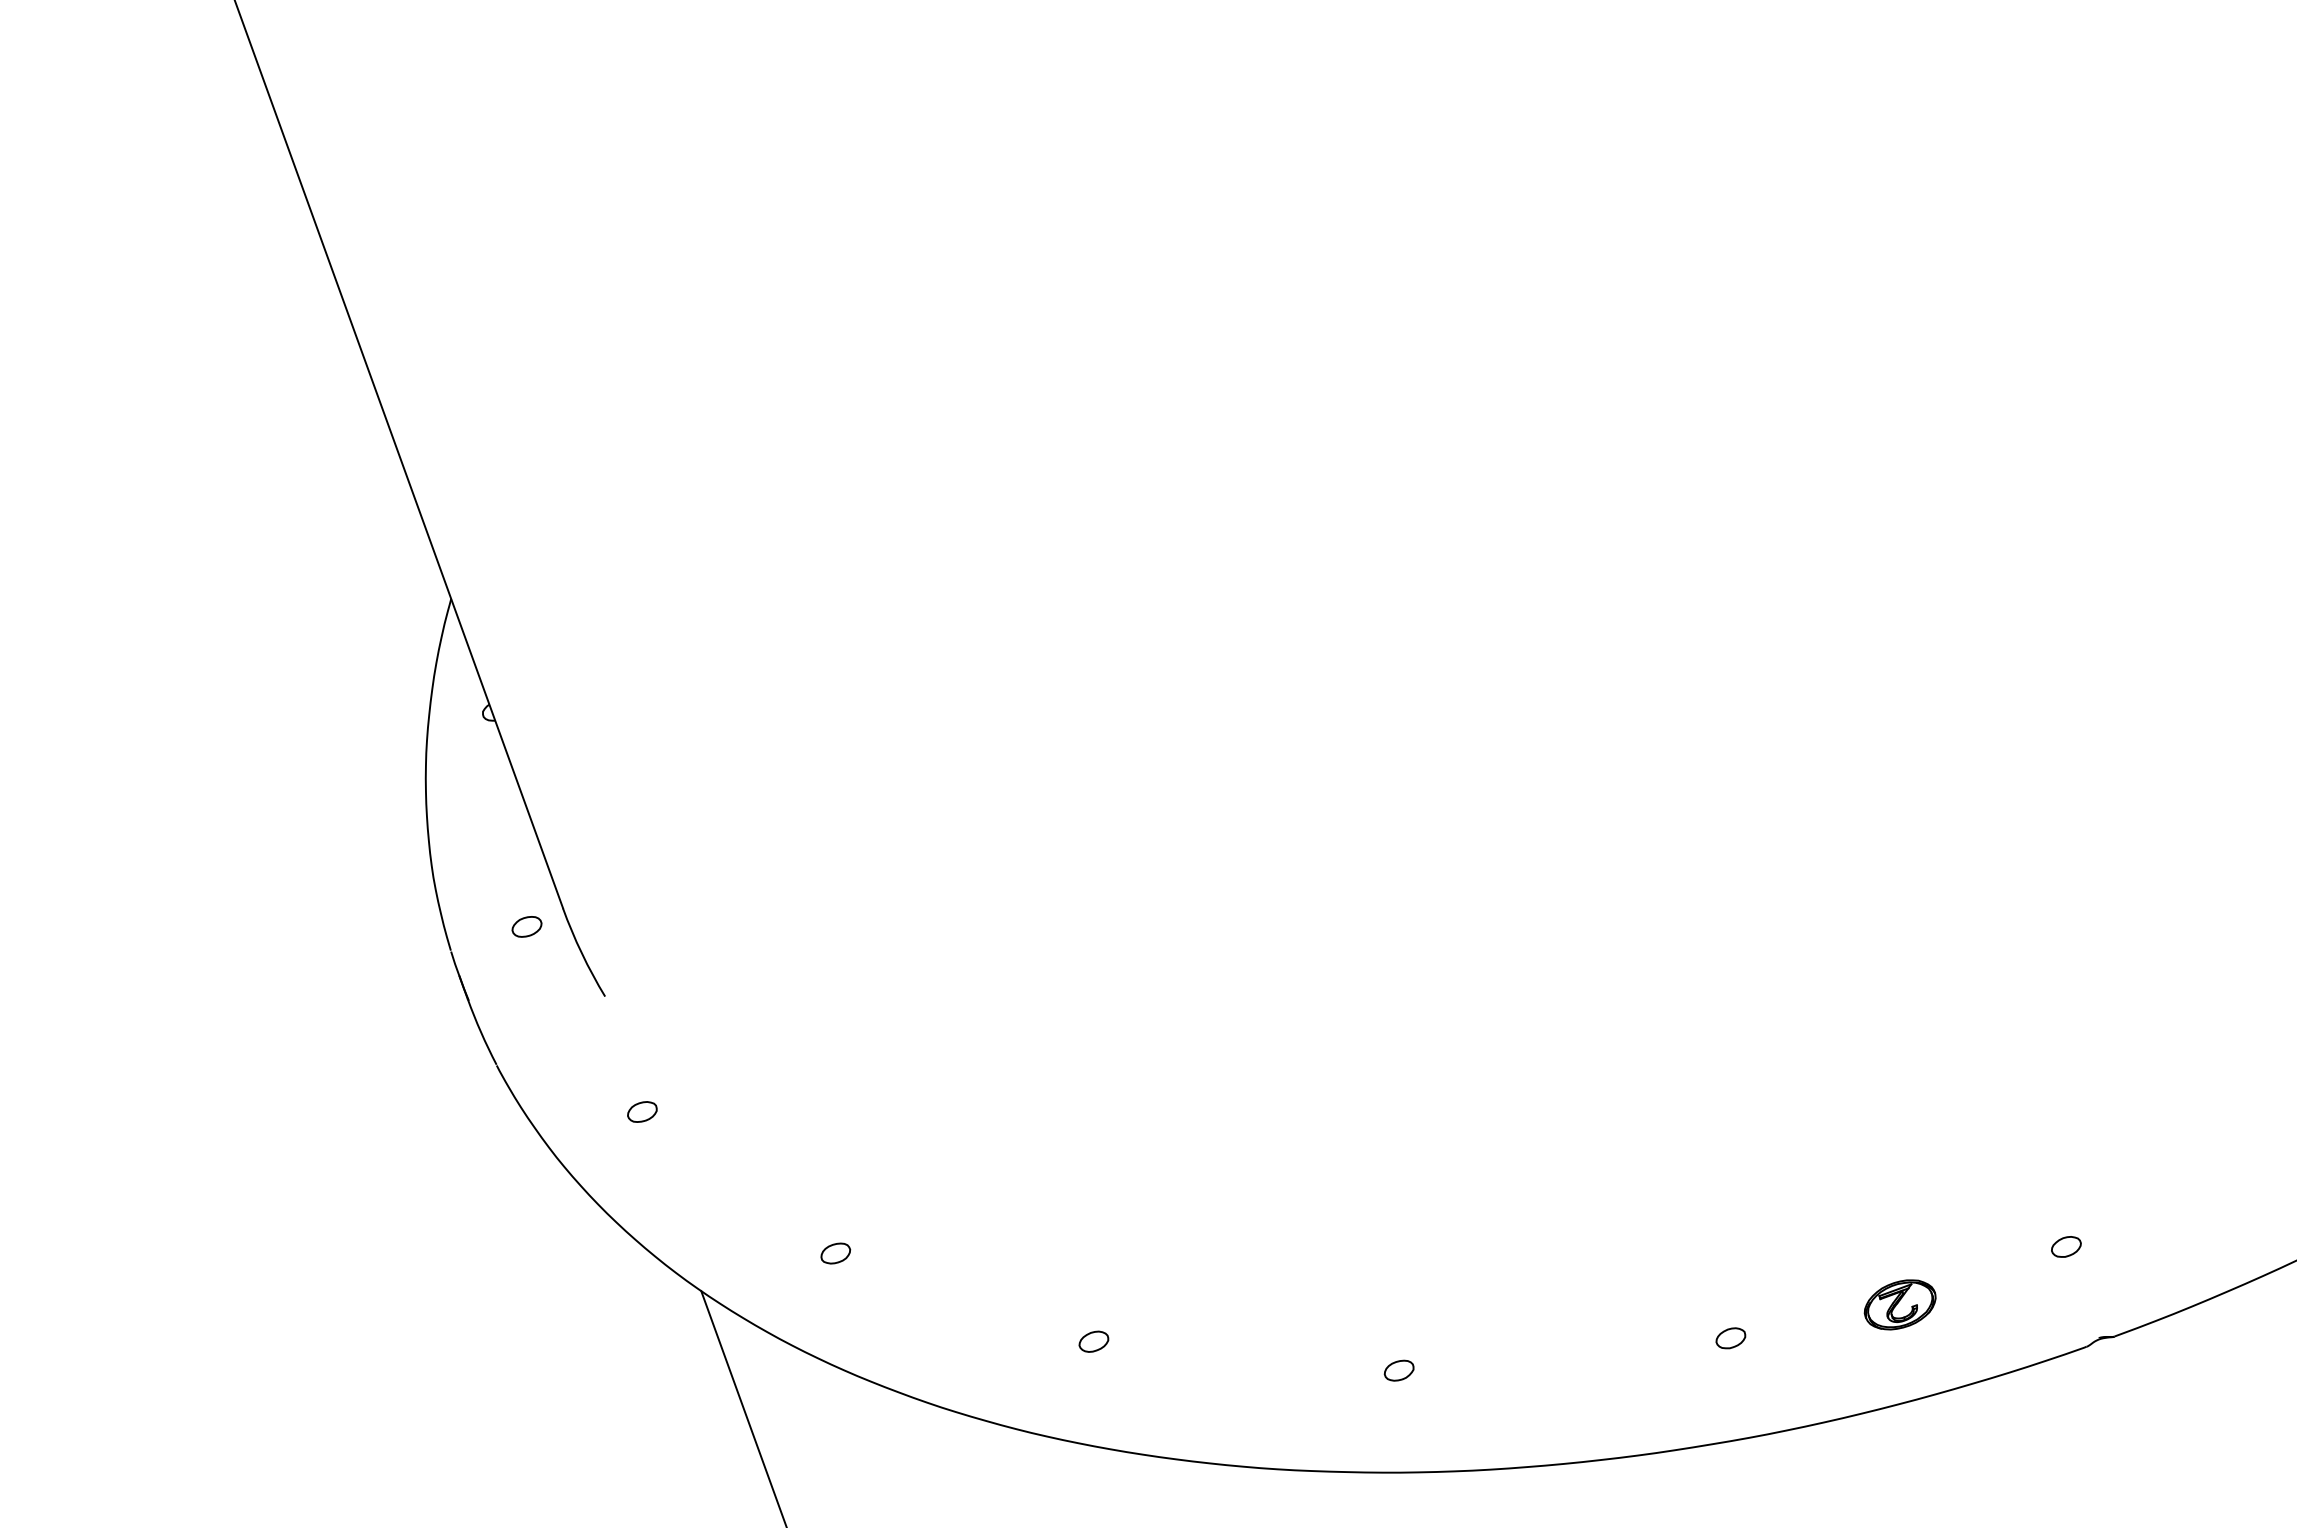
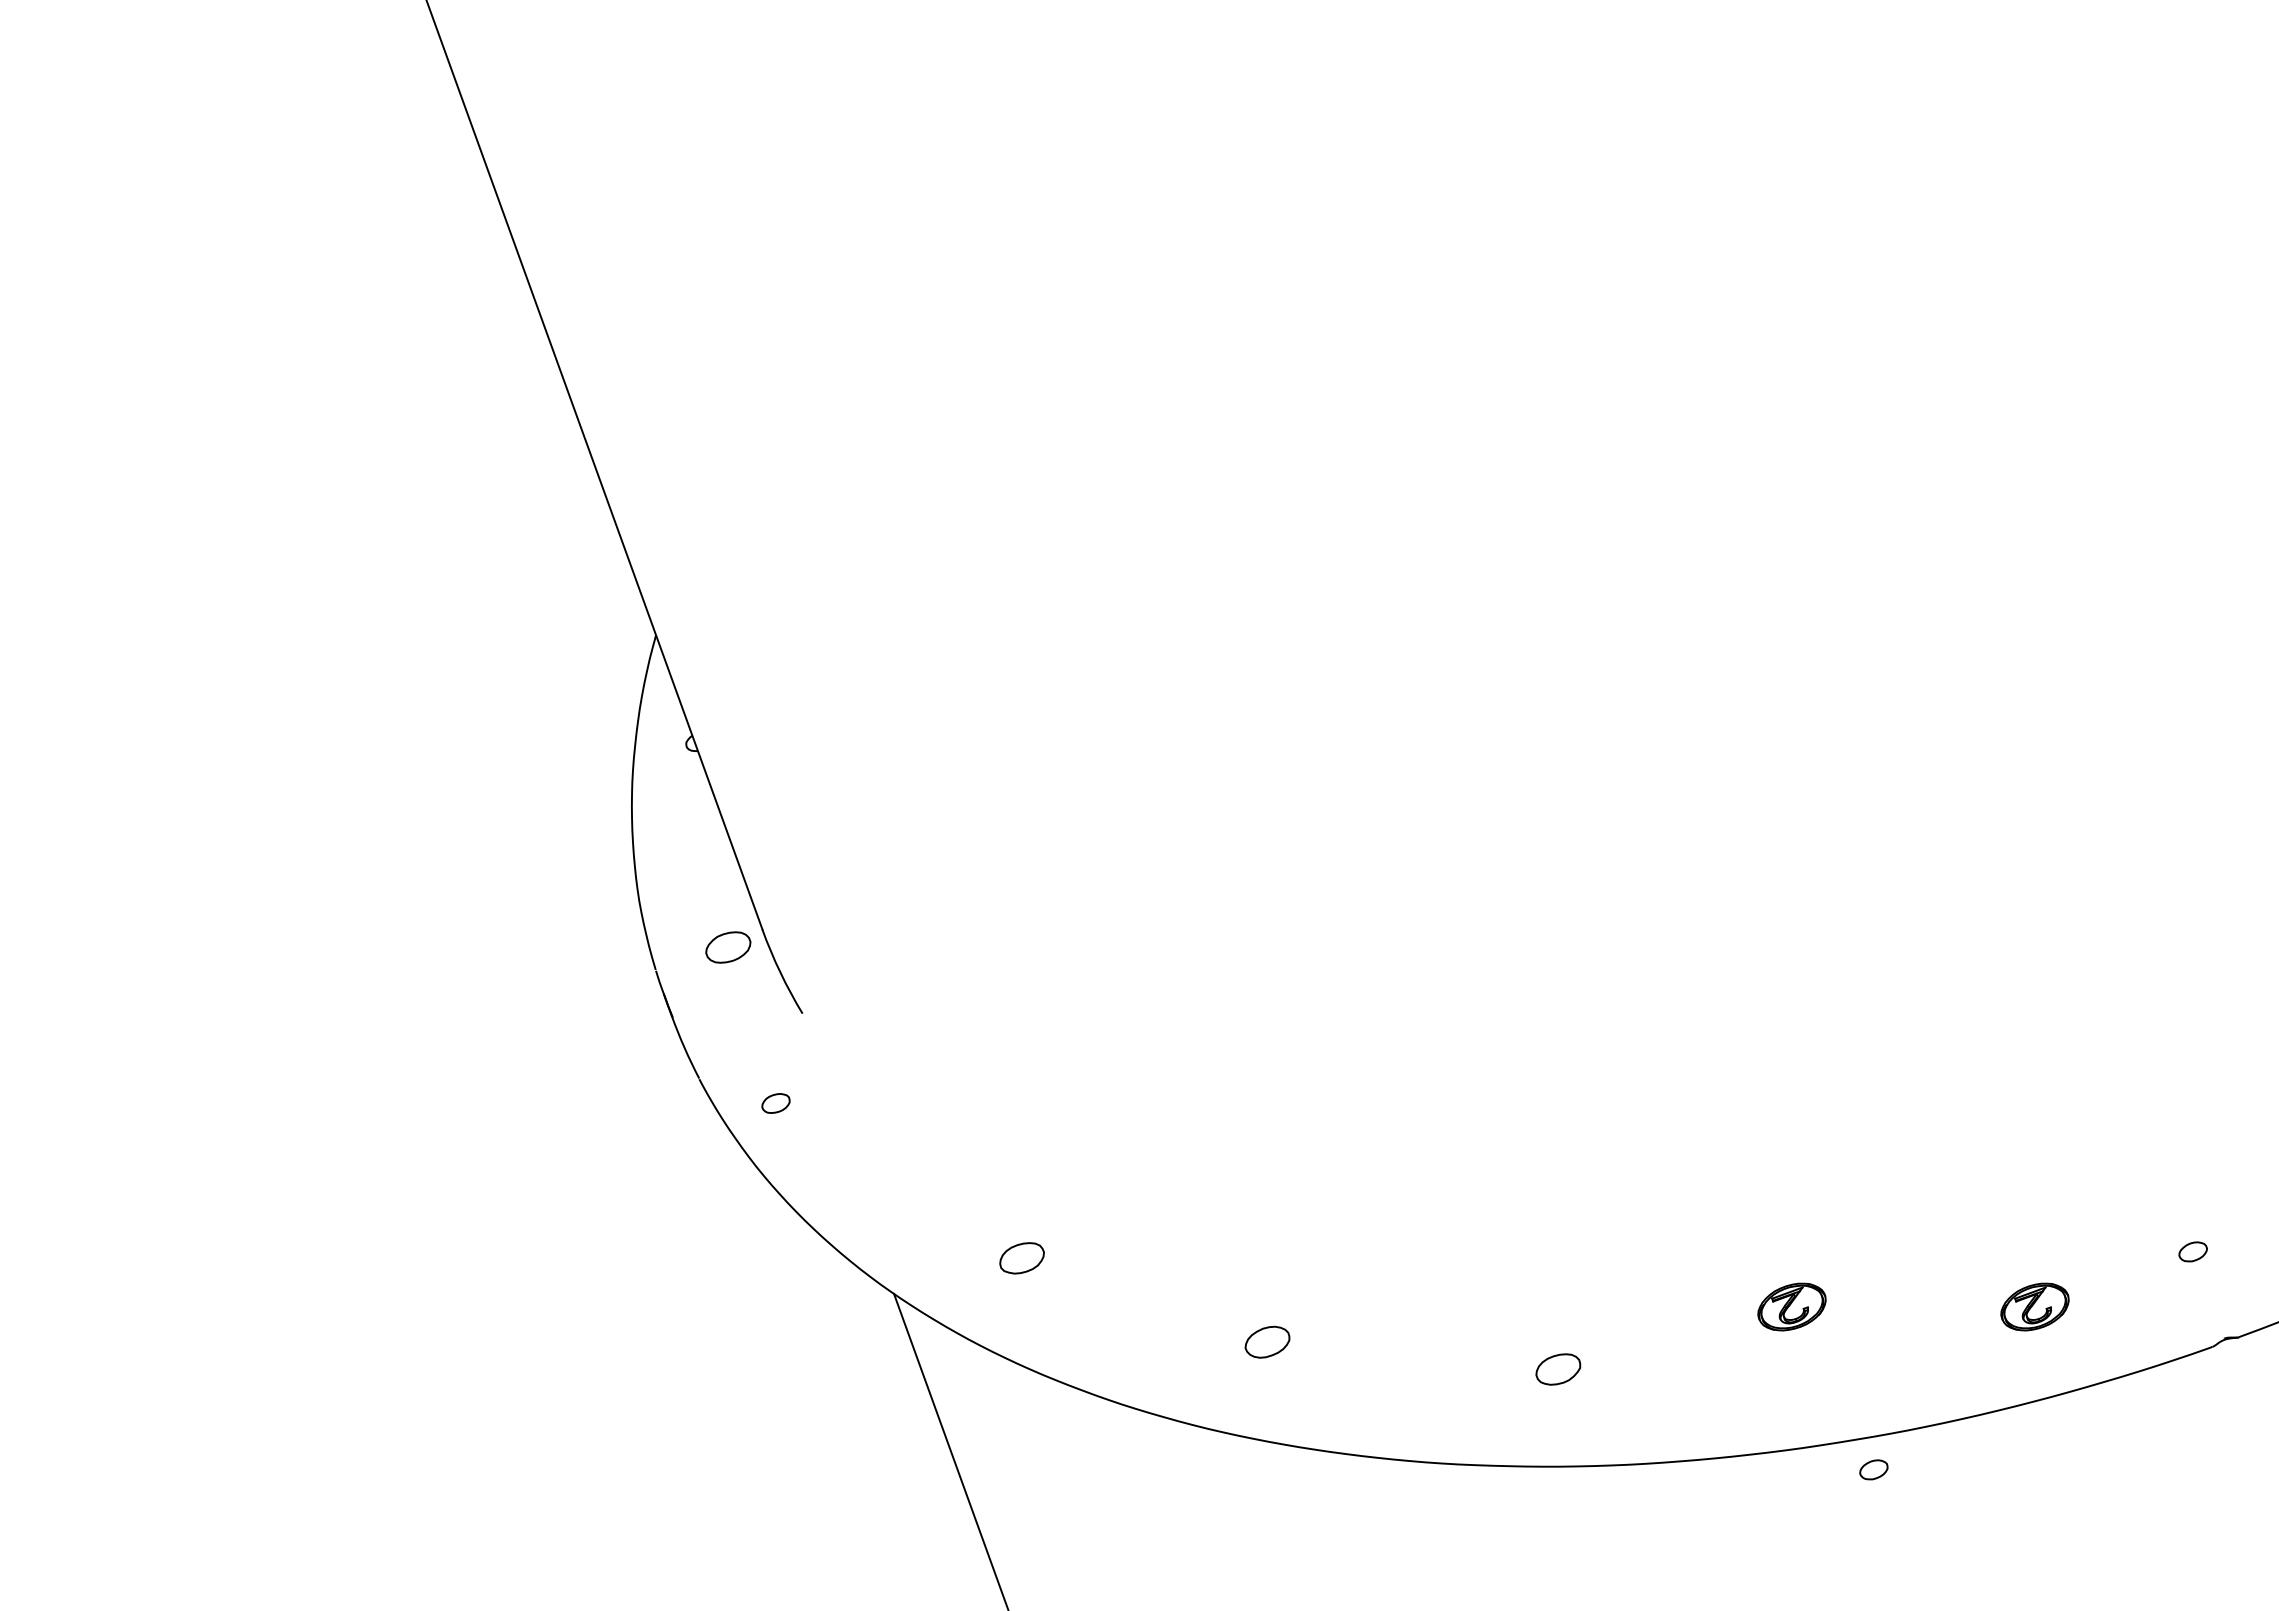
part: (526, 926) -> (727, 946), size x1.6
part: (641, 1112) -> (775, 1103), moved
part: (835, 1252) -> (1021, 1257), size x1.6
part: (1644, 1304) -> (1791, 1306), added
part: (1730, 1337) -> (1873, 1469), moved
part: (1093, 1341) -> (1267, 1341), size x1.6
part: (1398, 1370) -> (1557, 1369), size x1.6

